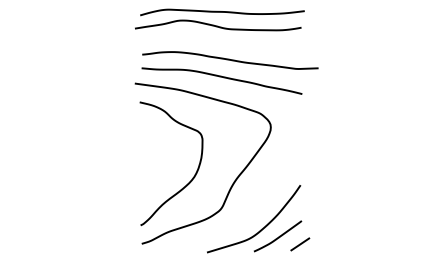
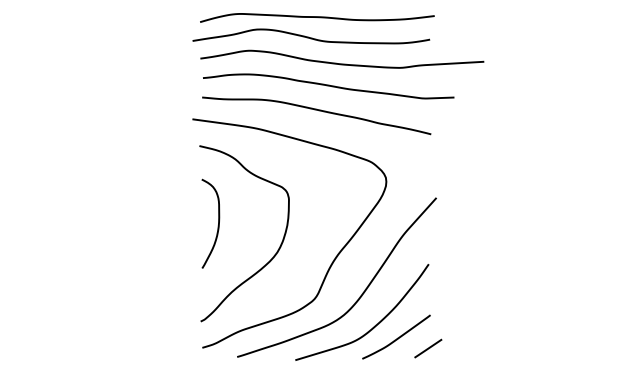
curve: (237, 43) -> (338, 62), added
curve: (152, 156) -> (217, 223), added
curve: (252, 206) -> (360, 294), added

